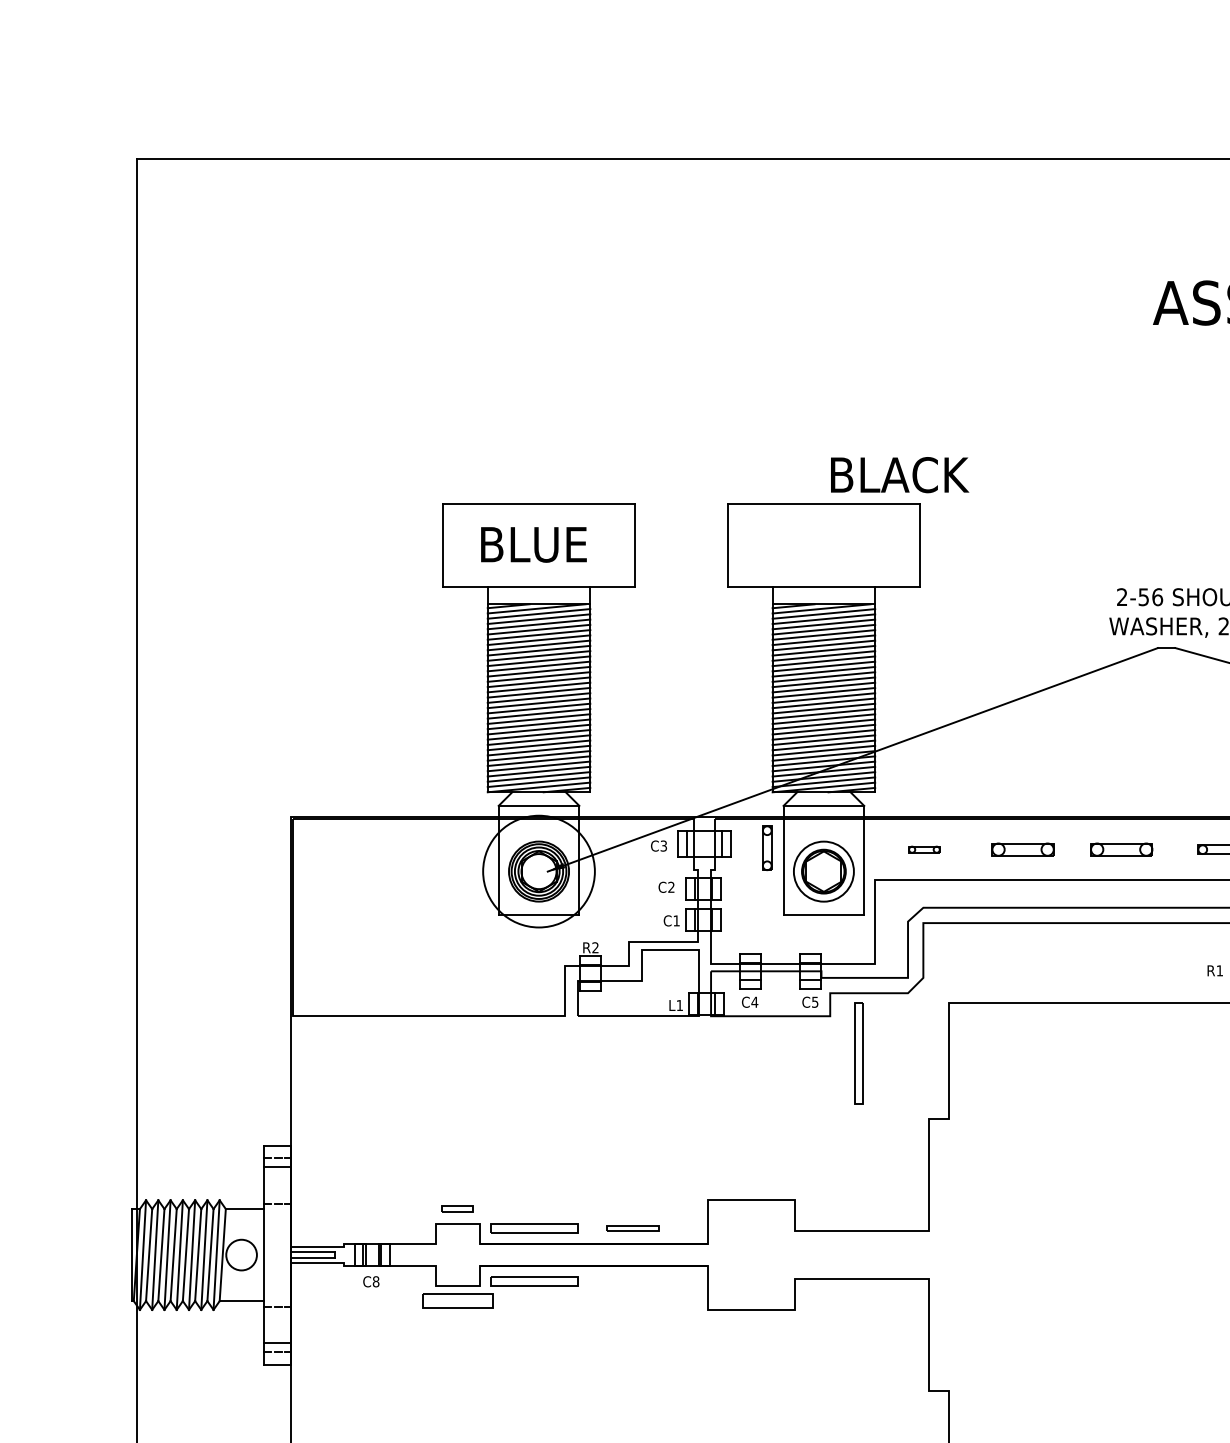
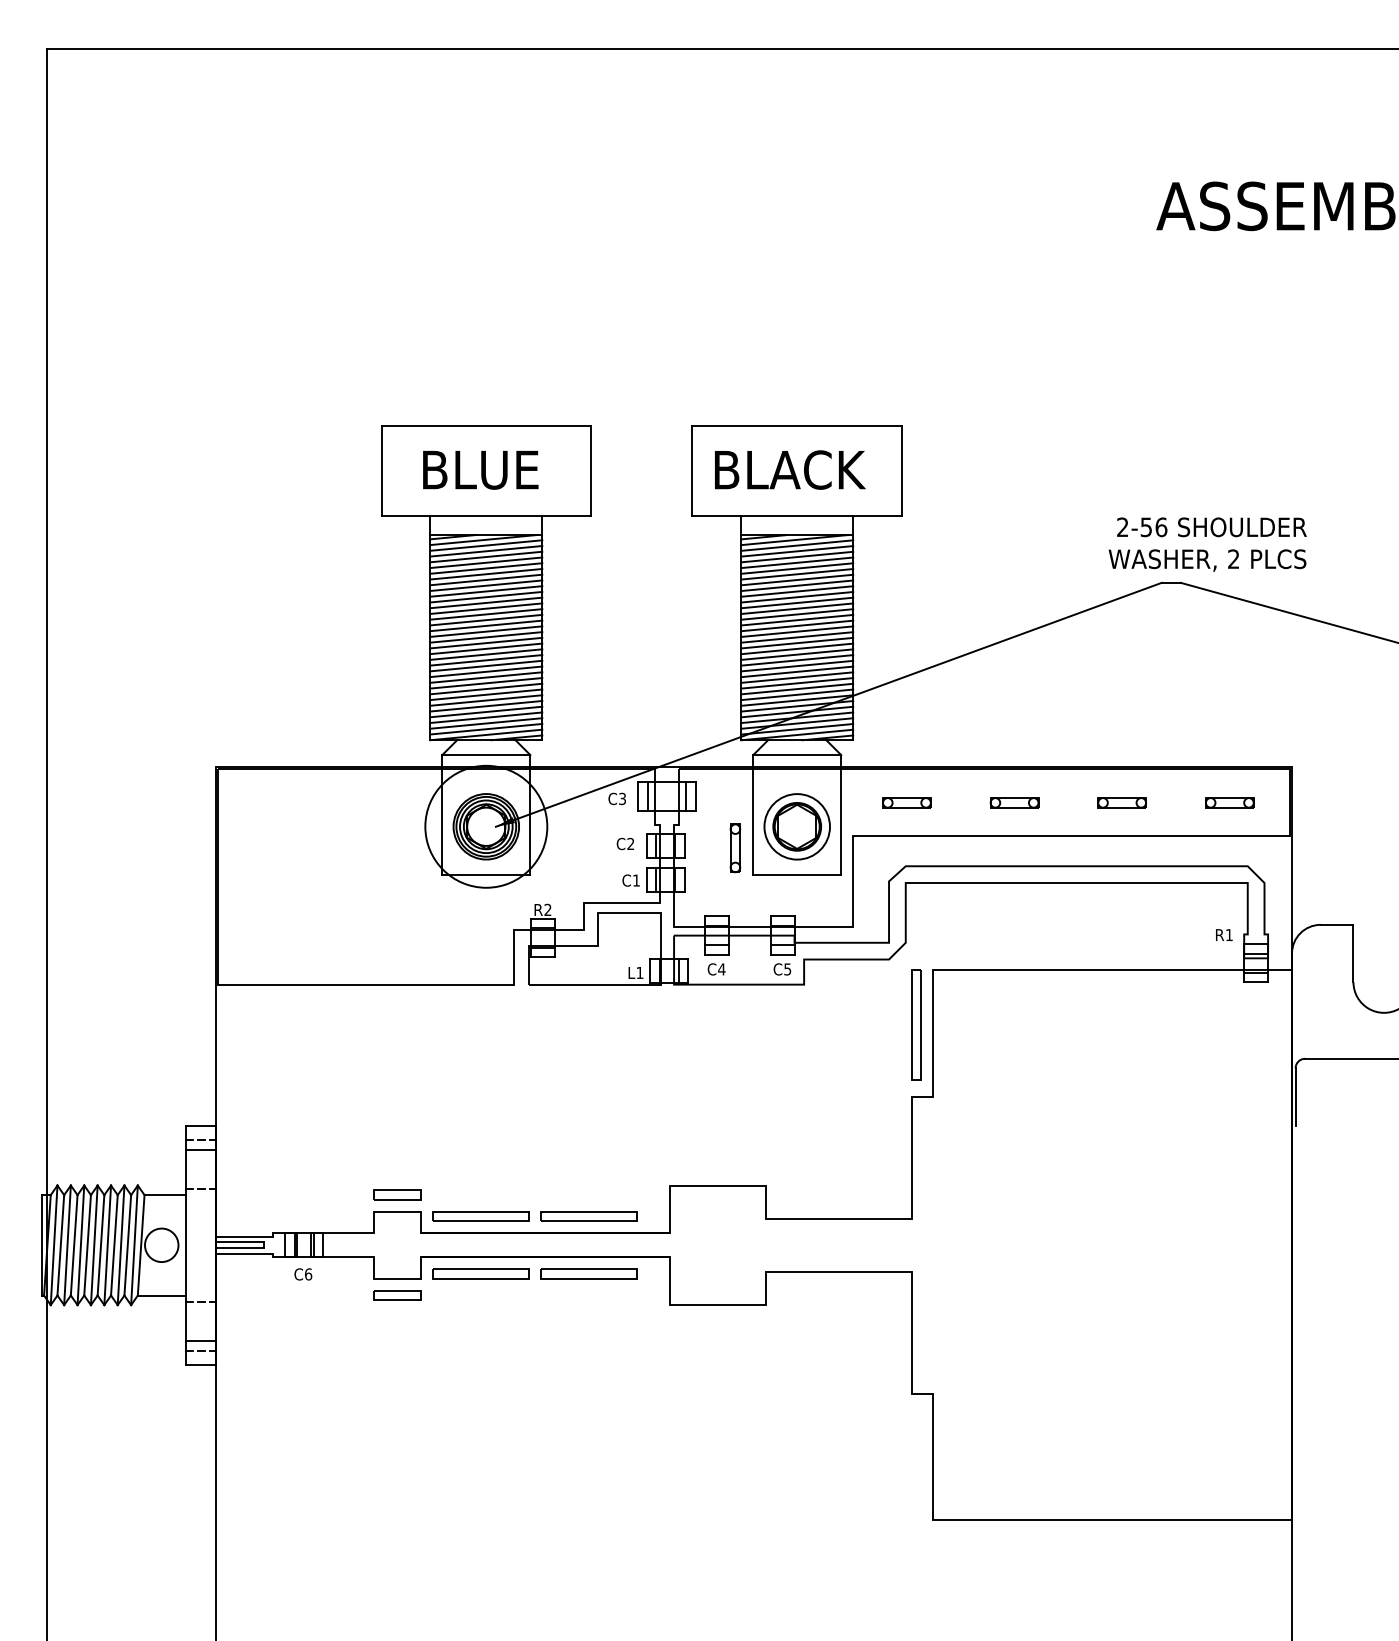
text: (900, 474) -> (790, 469), moved
part: (767, 848) -> (735, 848), moved
part: (924, 849) -> (906, 802), size x1.43
part: (1022, 849) -> (1014, 802), size x0.71
part: (1121, 849) -> (1121, 802), size x0.71
part: (858, 1052) -> (916, 1024), moved
part: (457, 1208) -> (397, 1194), size x1.43
part: (632, 1228) -> (588, 1216), size x1.67
part: (632, 1280) -> (588, 1273), added
text: (376, 1281) -> (308, 1274), C8 -> C6
part: (457, 1301) -> (397, 1295), size x0.62

